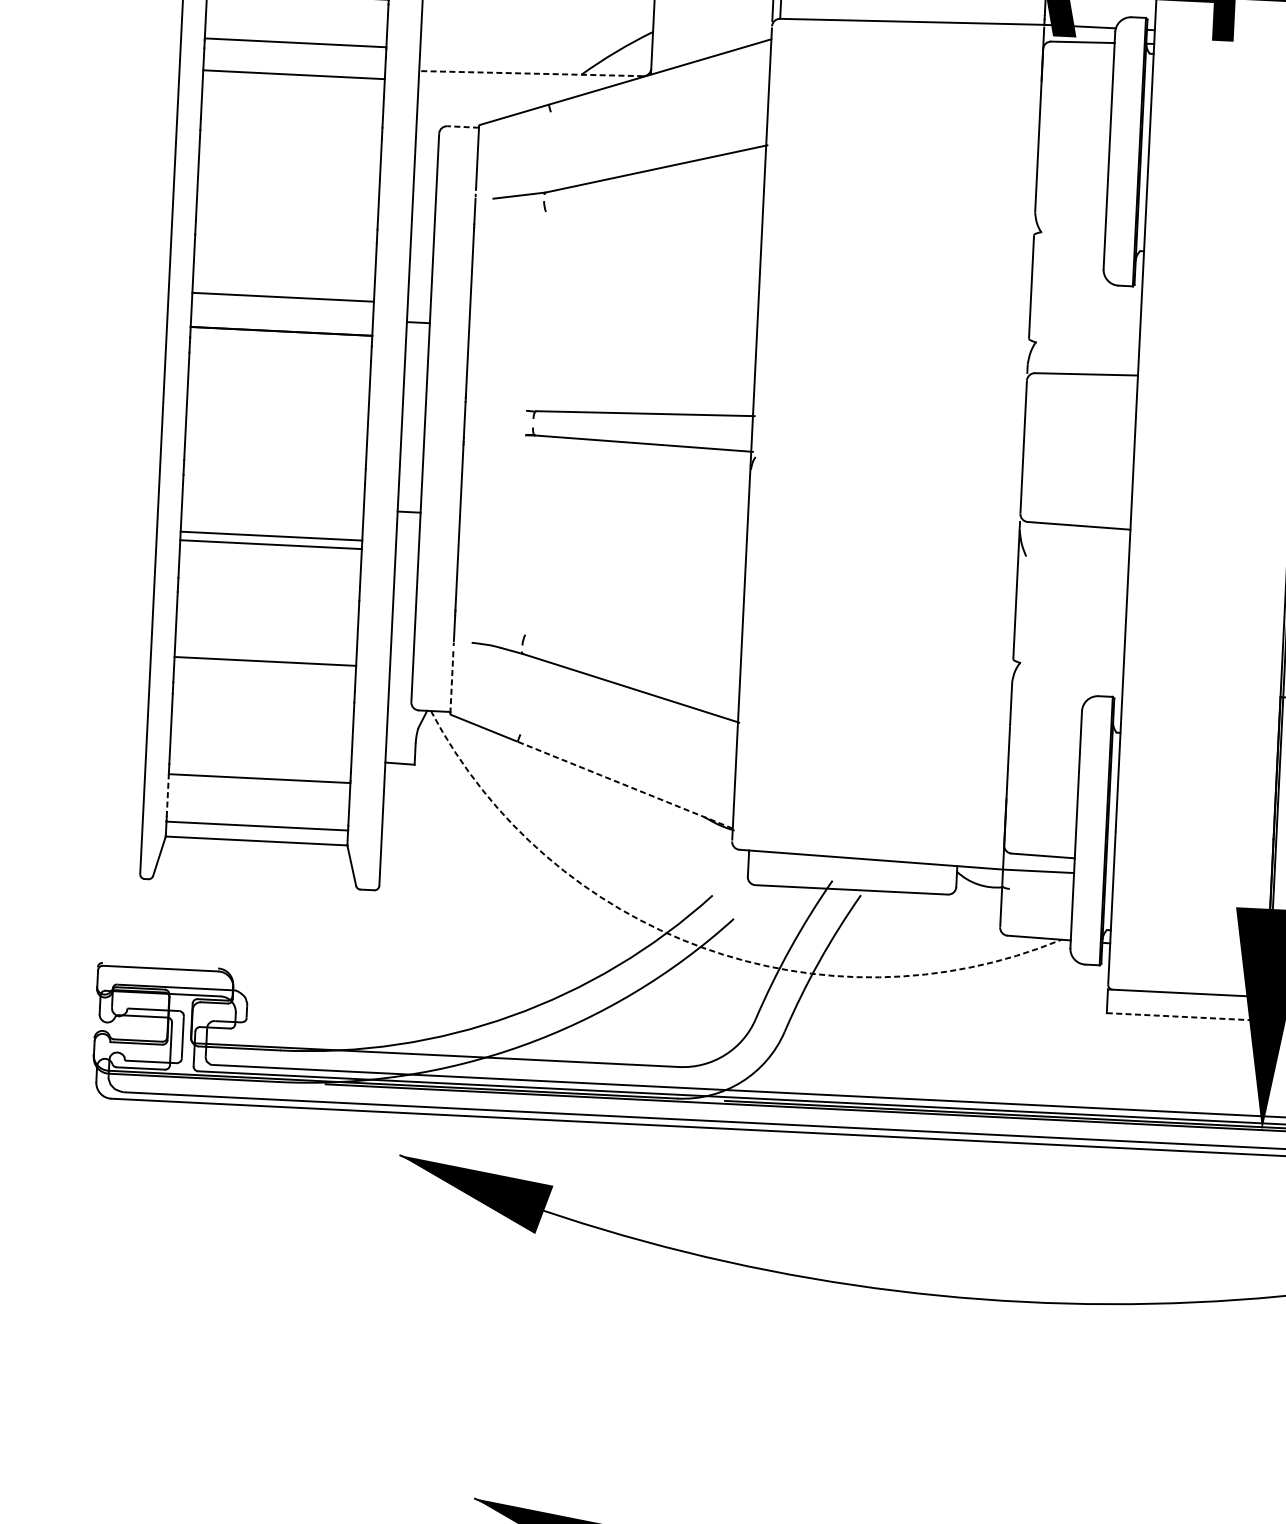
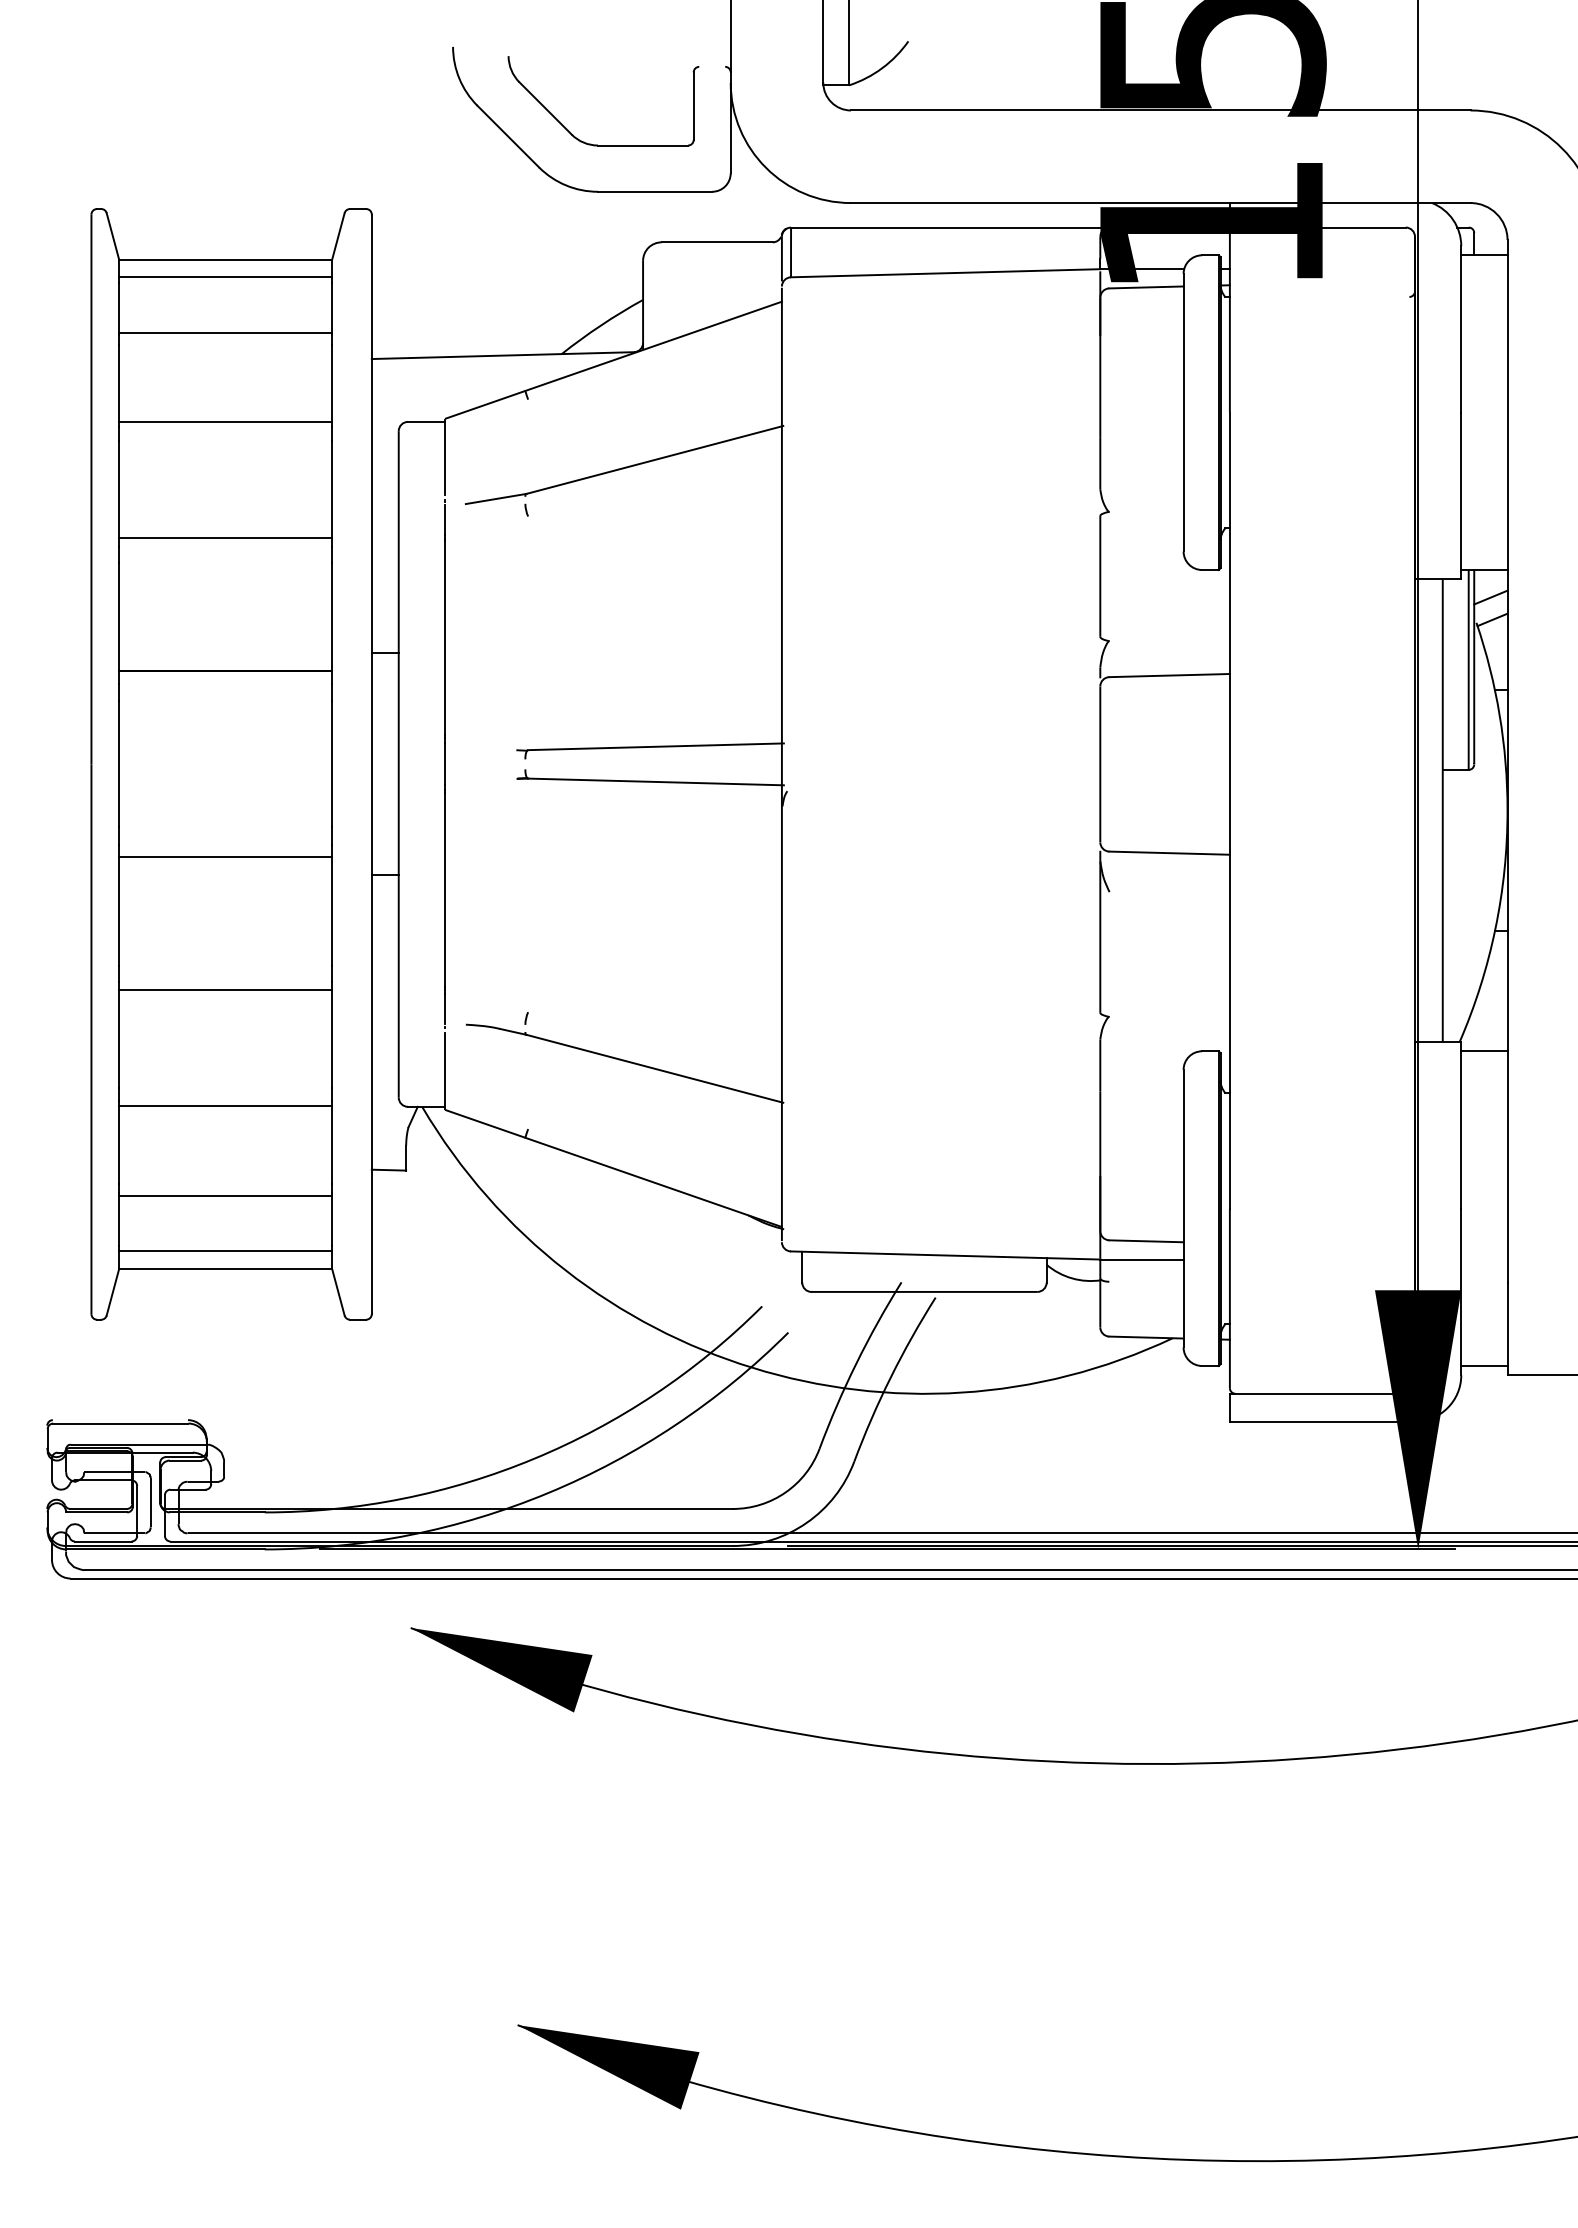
line: (530, 73) -> (502, 355), dashed -> solid
line: (293, 74) -> (225, 422), moved
line: (463, 126) -> (426, 421), dashed -> solid
line: (283, 297) -> (225, 538), moved
line: (271, 536) -> (225, 857), moved
line: (270, 544) -> (225, 990), moved
line: (265, 661) -> (225, 1106), moved
line: (452, 681) -> (445, 1070), dashed -> solid
line: (625, 785) -> (653, 1182), dashed -> solid
line: (168, 794) -> (119, 1219), dashed -> solid
arc: (701, 947) -> (752, 1367), dashed -> solid
line: (1185, 1017) -> (1322, 1421), dashed -> solid

